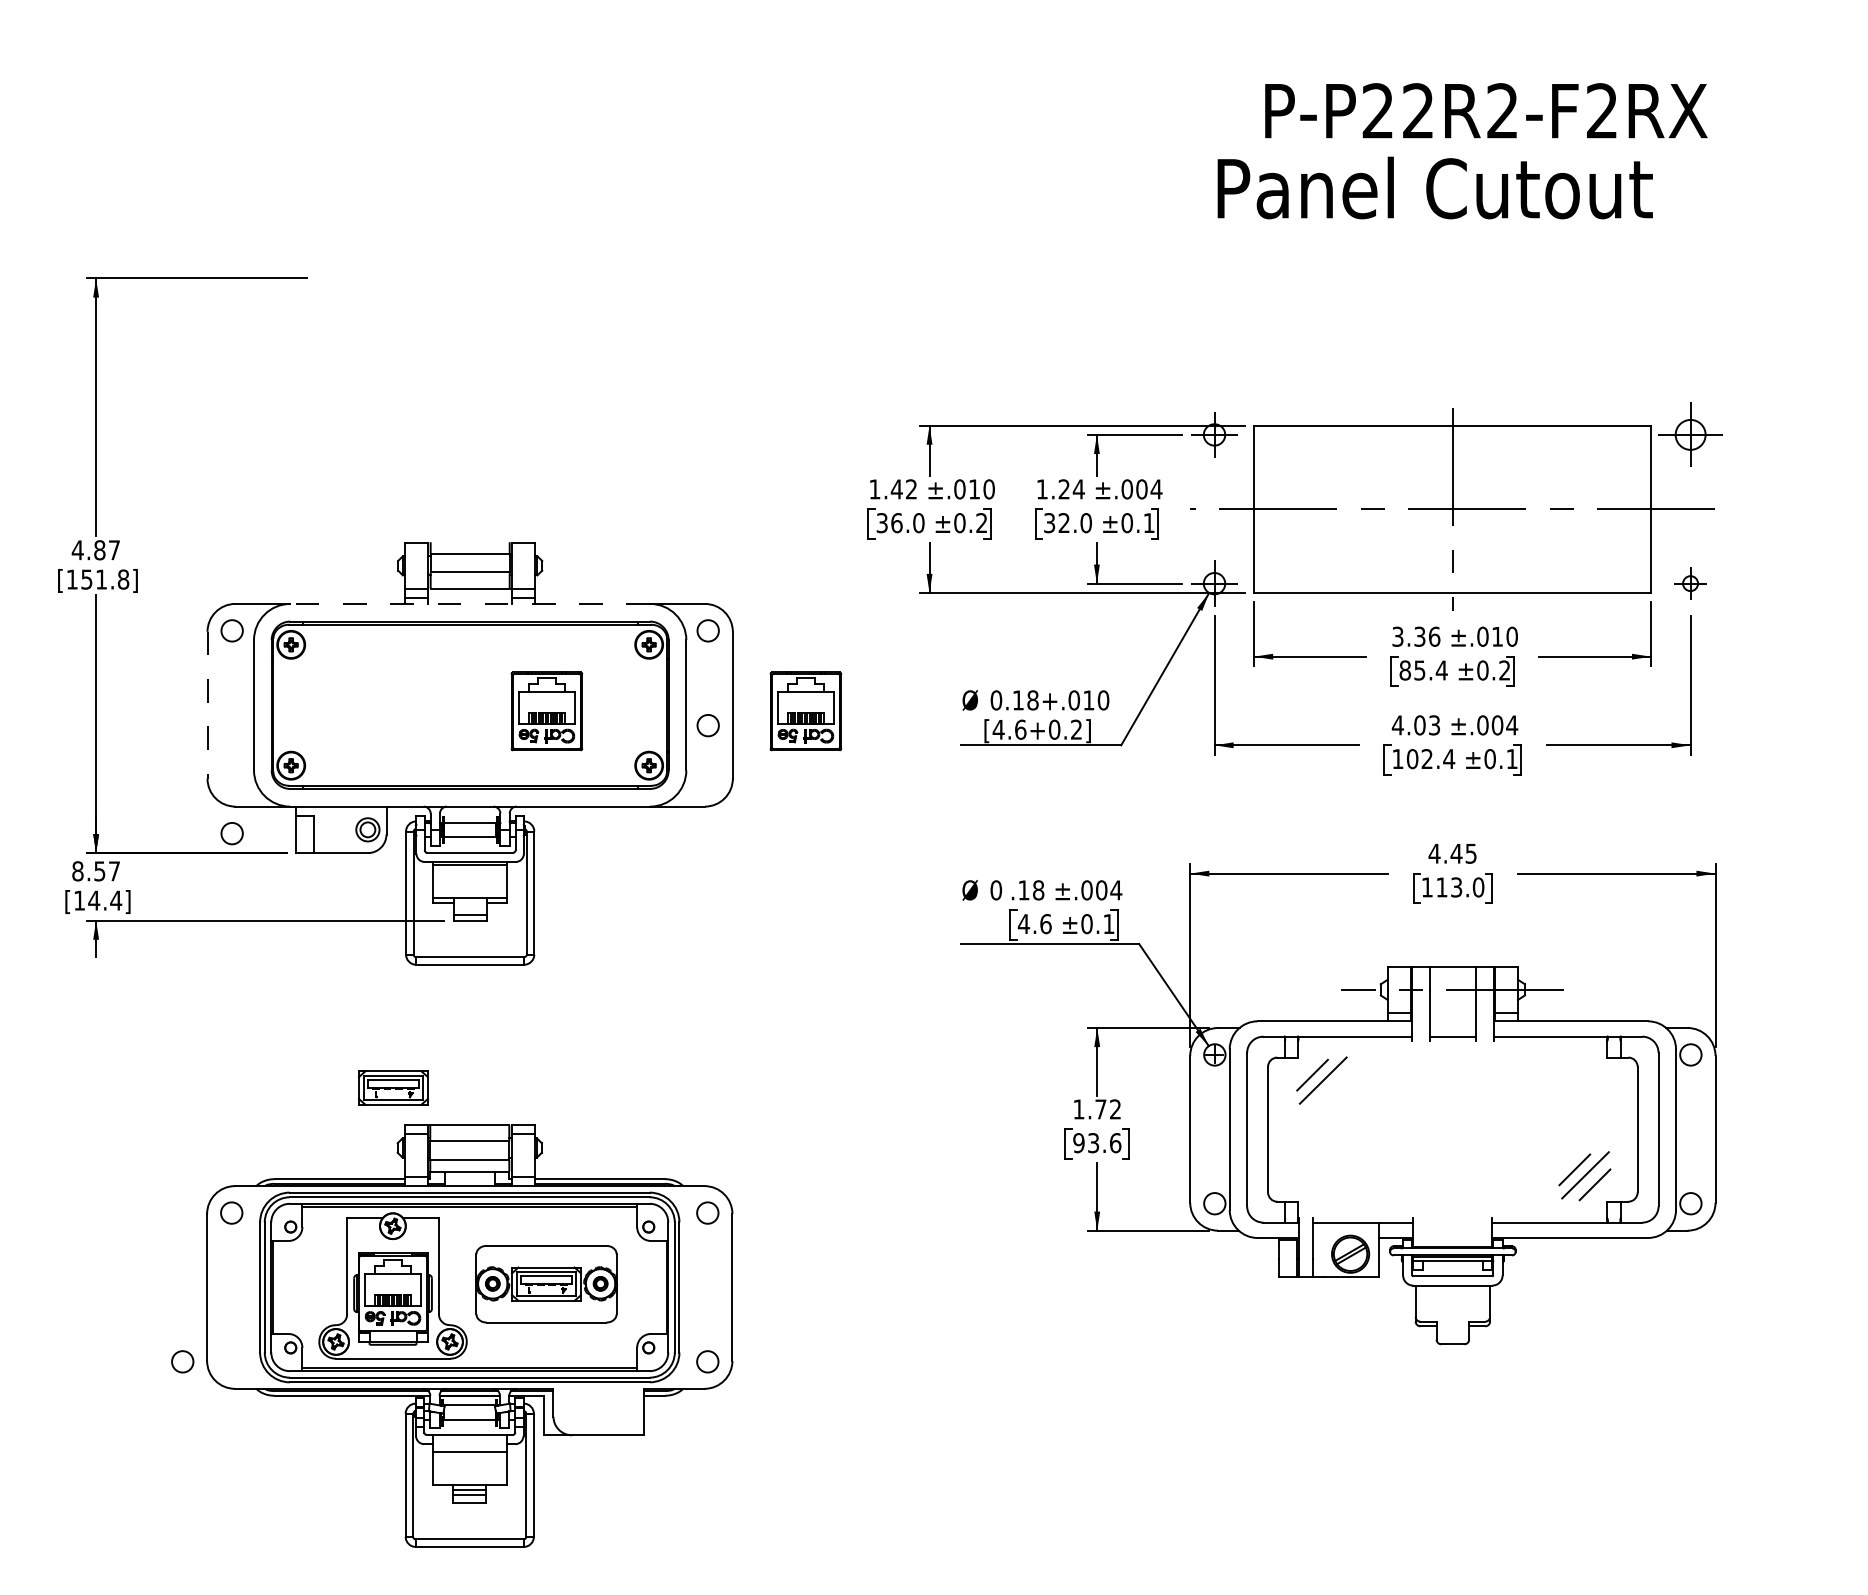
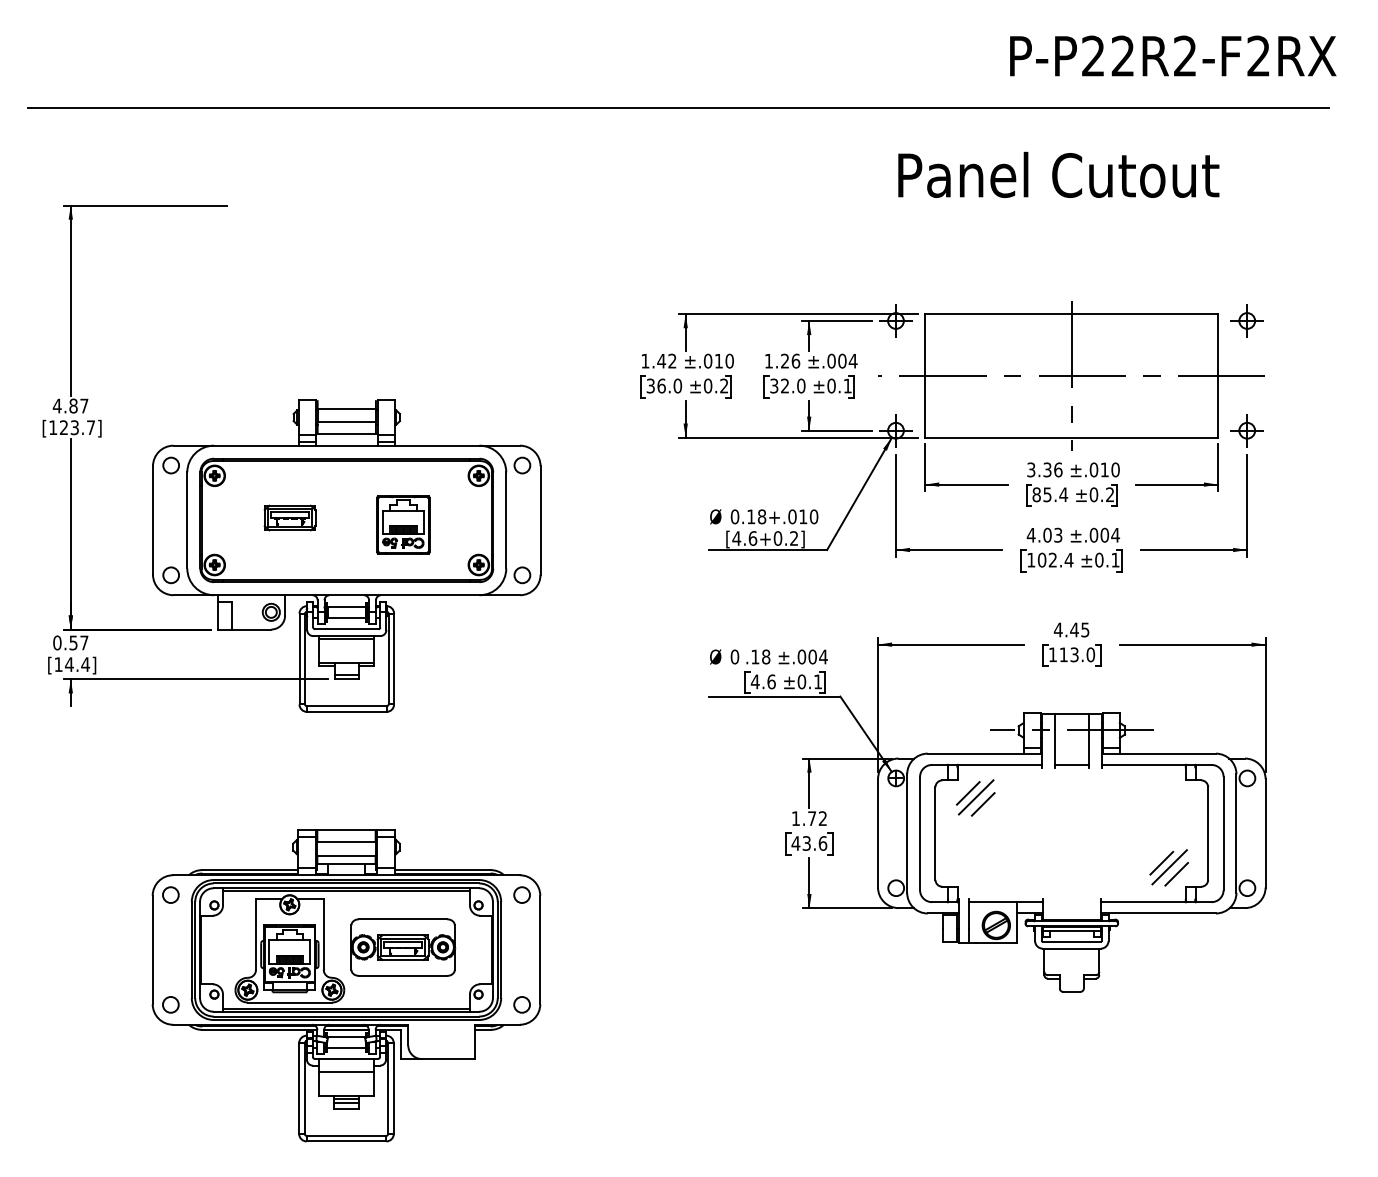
text: (1486, 110) -> (1173, 55), moved
line: (919, 145) -> (678, 107), added
text: (1434, 187) -> (1058, 174), moved
part: (1690, 434) -> (1247, 320), size x0.71
text: (1078, 489) -> (795, 361), 1.24 -> 1.26
text: (105, 579) -> (77, 427), [151.8] -> [123.7]
part: (1690, 583) -> (1247, 430), size x1.43
line: (470, 603) -> (347, 445), dashed -> solid
line: (207, 705) -> (152, 520), dashed -> solid
part: (805, 711) -> (594, 525), removed
circle: (707, 725) -> (521, 575), moved
circle: (231, 833) -> (170, 575), moved
text: (77, 871) -> (57, 643), 8.57 -> 0.57
part: (393, 1087) -> (290, 517), moved
line: (1332, 1089) -> (983, 803), added
text: (1078, 1143) -> (795, 843), 93.6 -> 43.6
circle: (182, 1361) -> (170, 1004), moved

